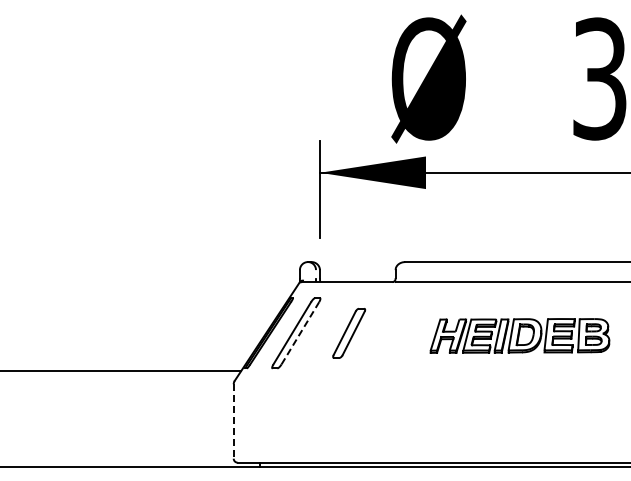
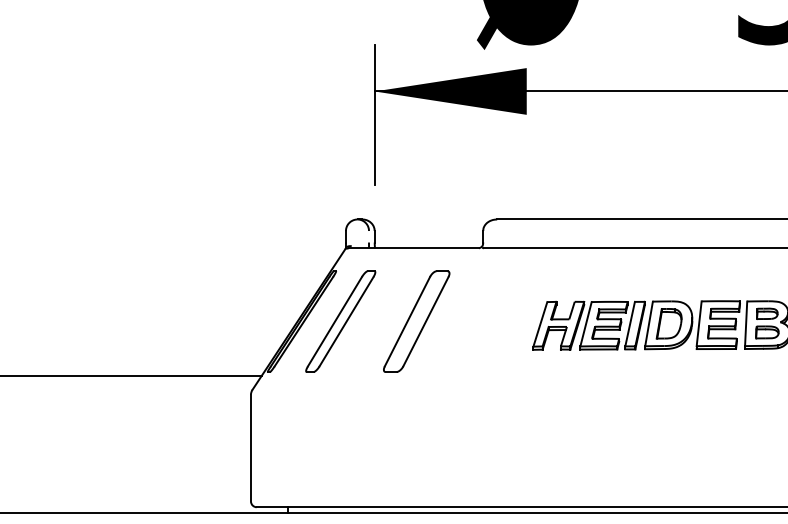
line: (300, 332) -> (346, 320), dashed -> solid
part: (348, 333) -> (415, 321), size x1.43
line: (233, 421) -> (250, 448), dashed -> solid

